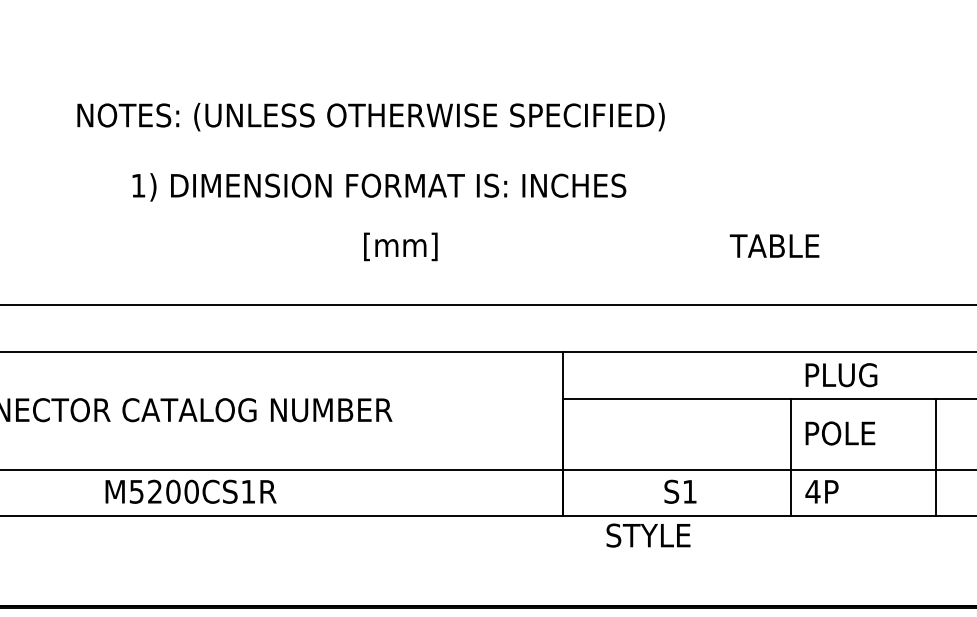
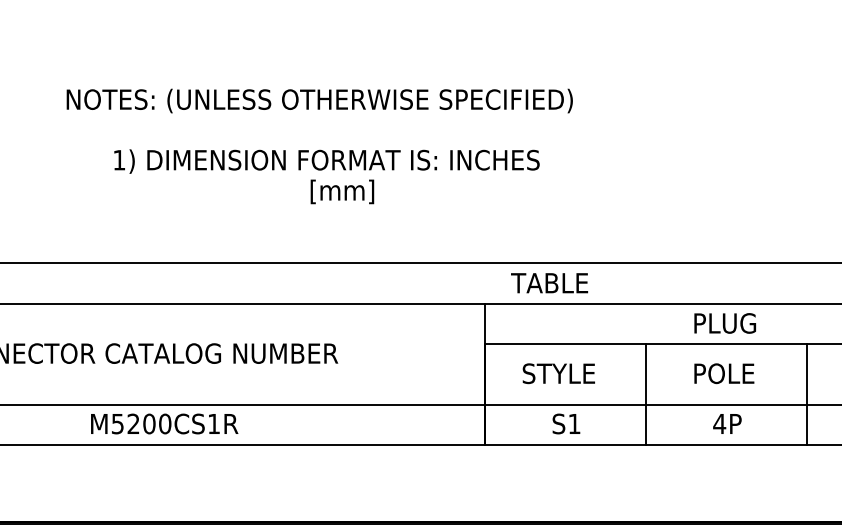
text: (400, 246) -> (342, 191), moved
text: (774, 246) -> (549, 283), moved
line: (790, 457) -> (645, 394), moved
text: (680, 491) -> (566, 423), moved
text: (822, 491) -> (727, 423), moved
text: (648, 535) -> (558, 373), moved

